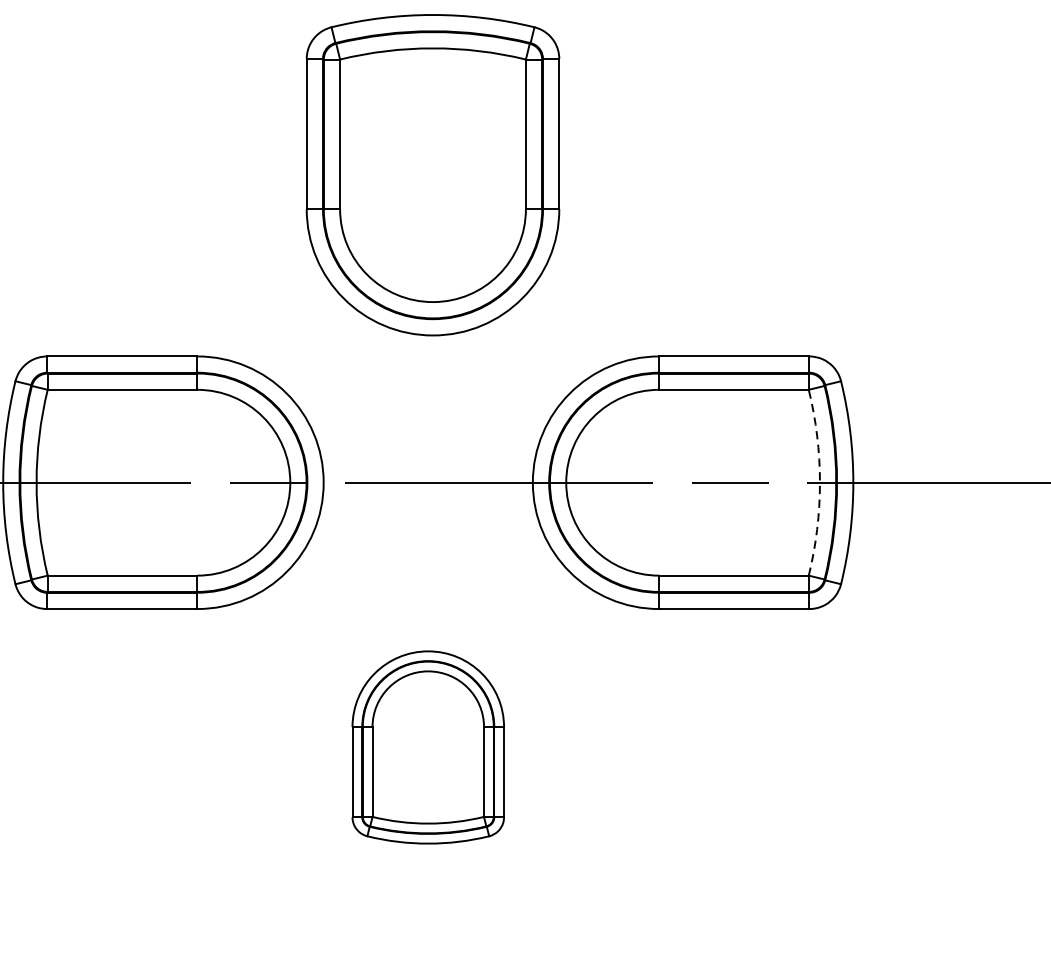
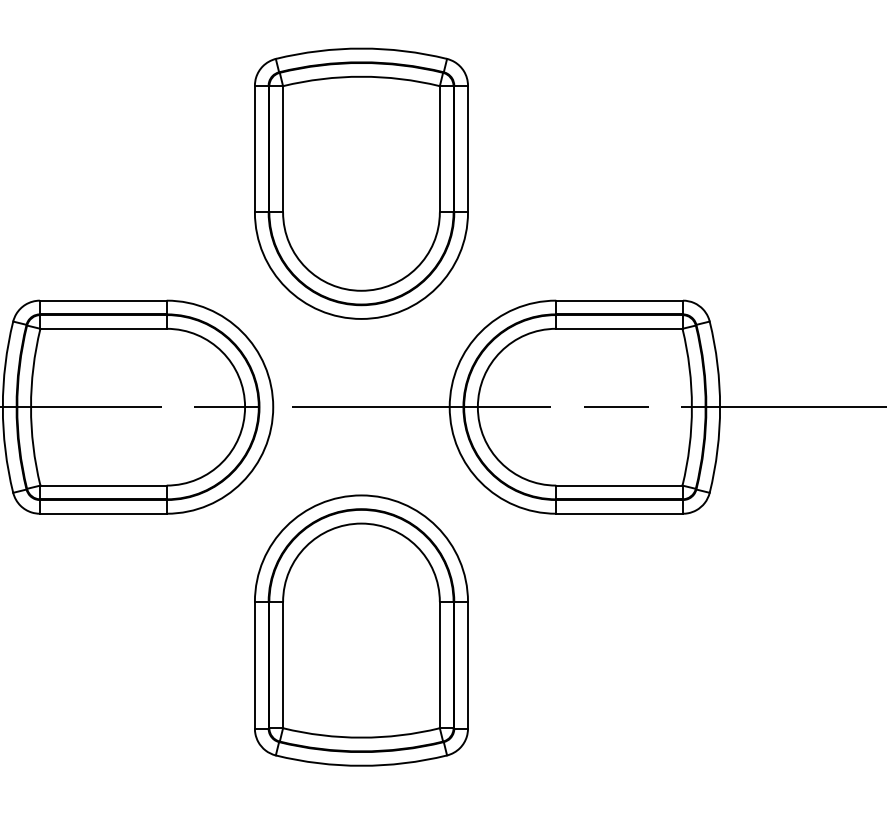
part: (433, 174) -> (361, 183), moved
arc: (819, 483) -> (691, 407), dashed -> solid
part: (428, 747) -> (361, 630), size x1.67

